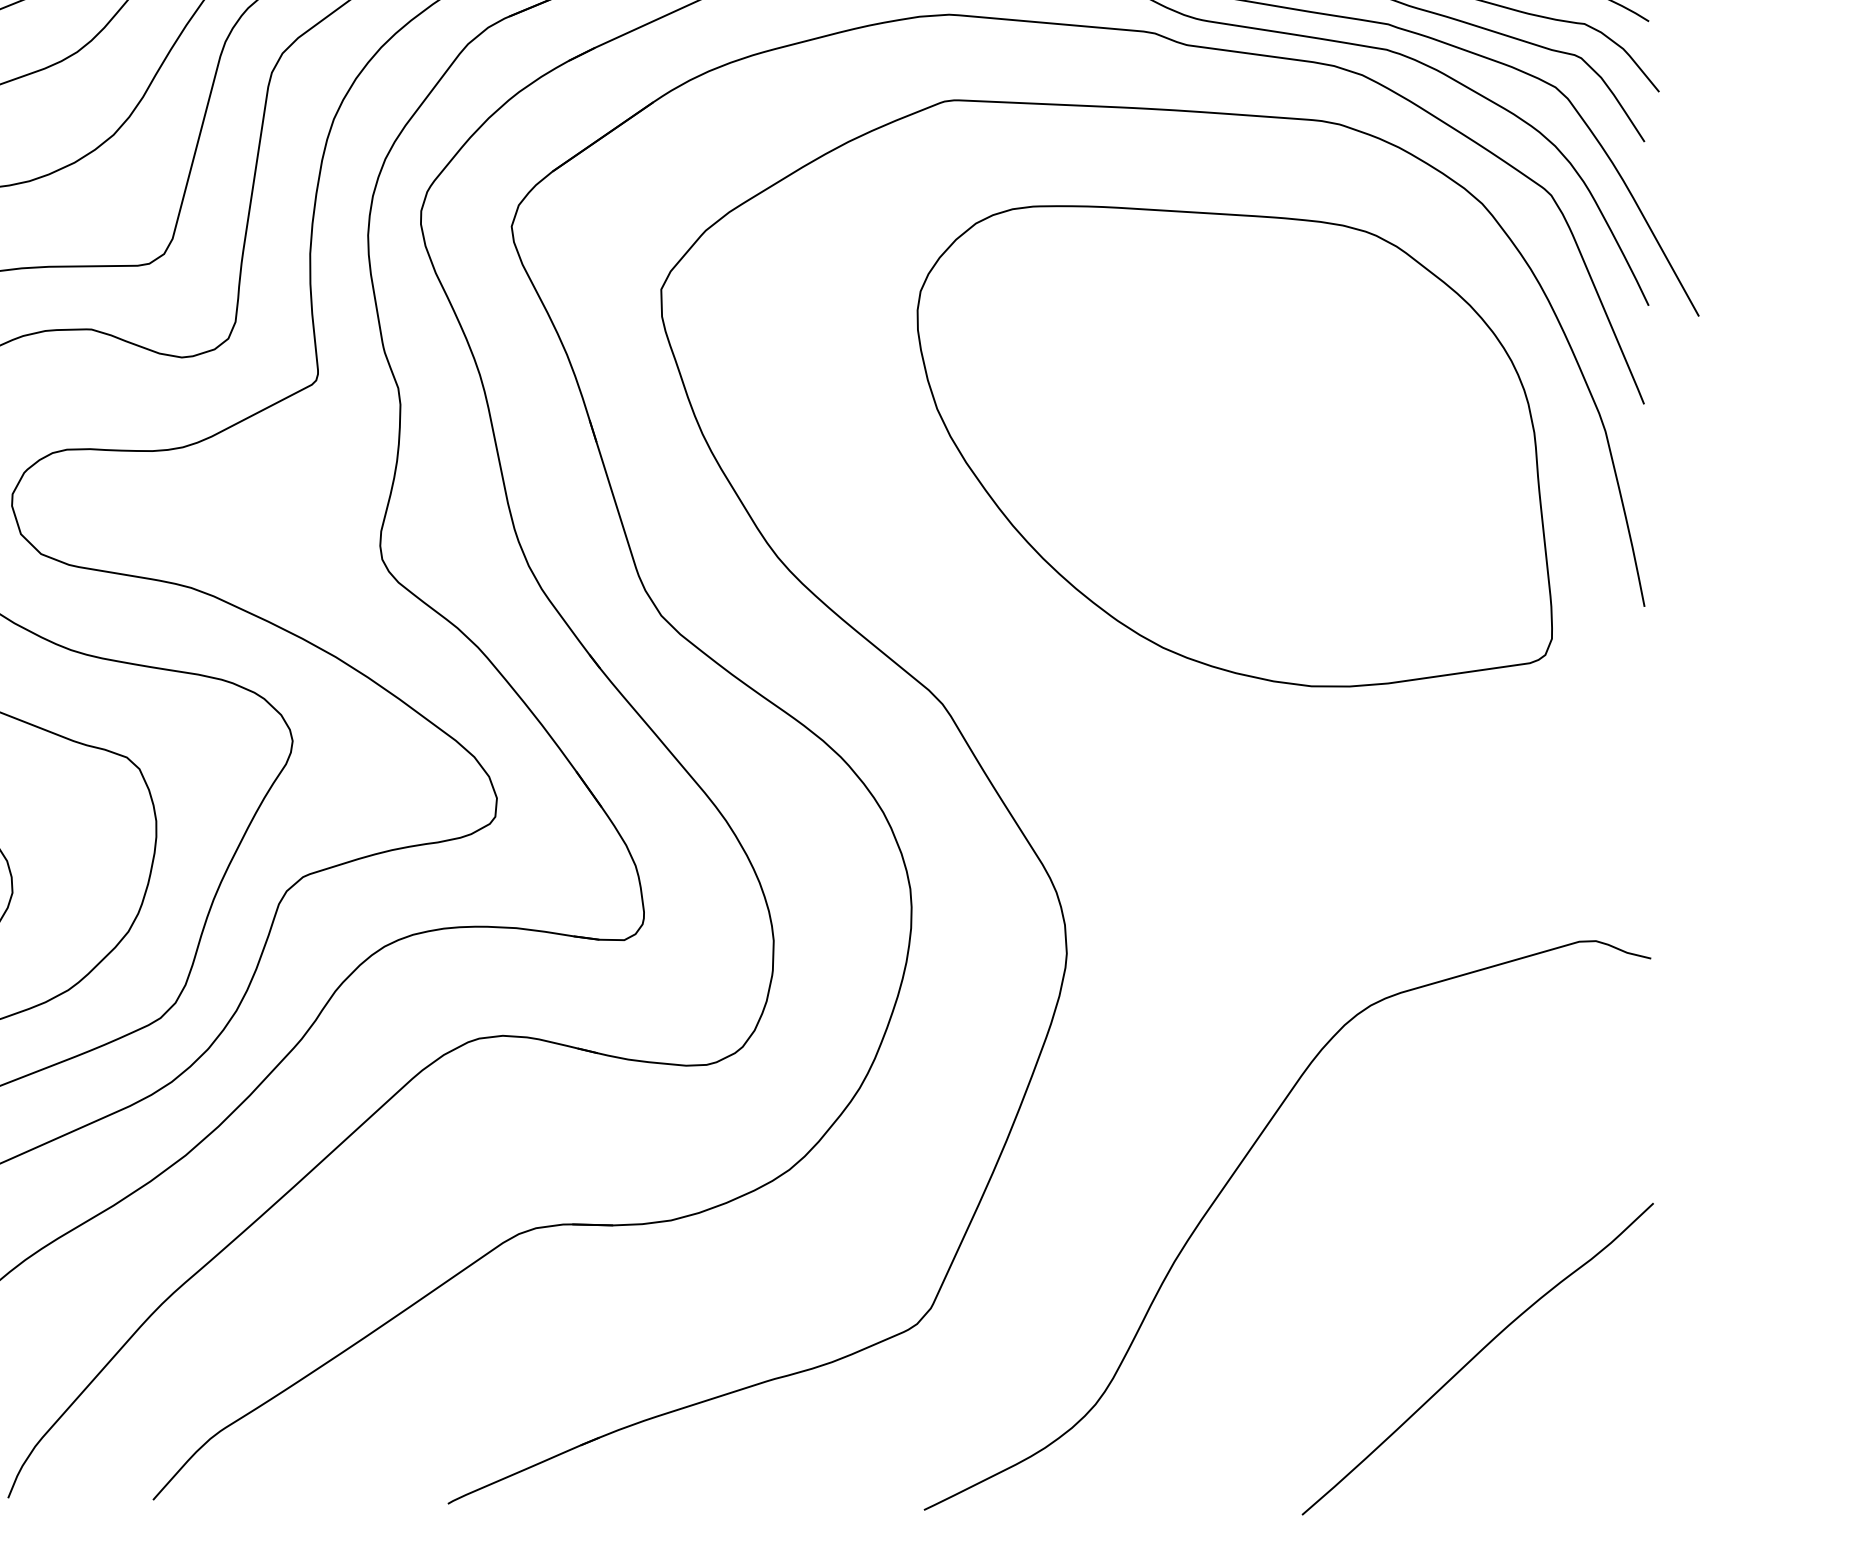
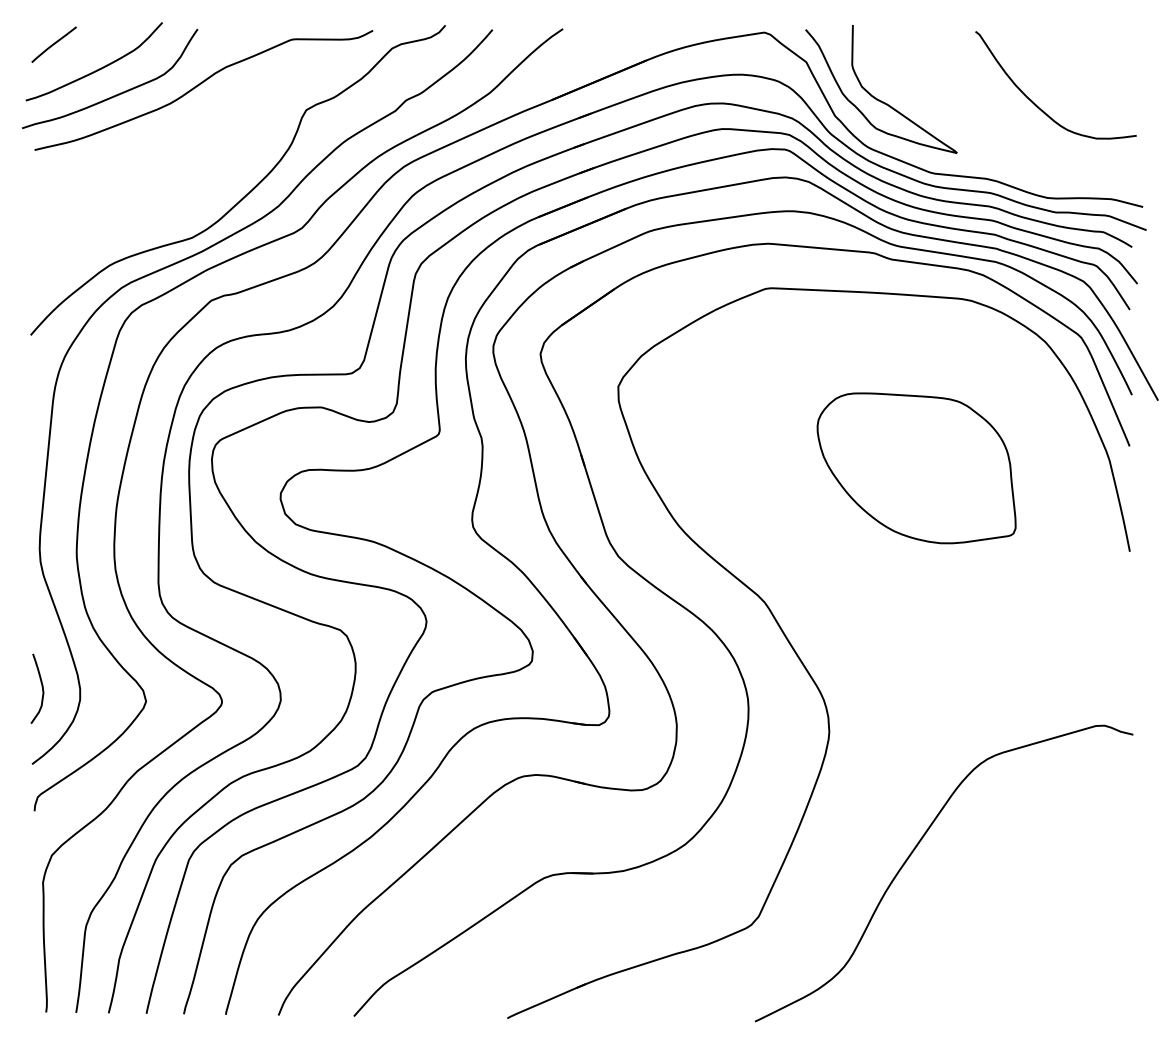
part: (1234, 446) -> (916, 468), size x0.6
curve: (1476, 1357) -> (1042, 942), removed

